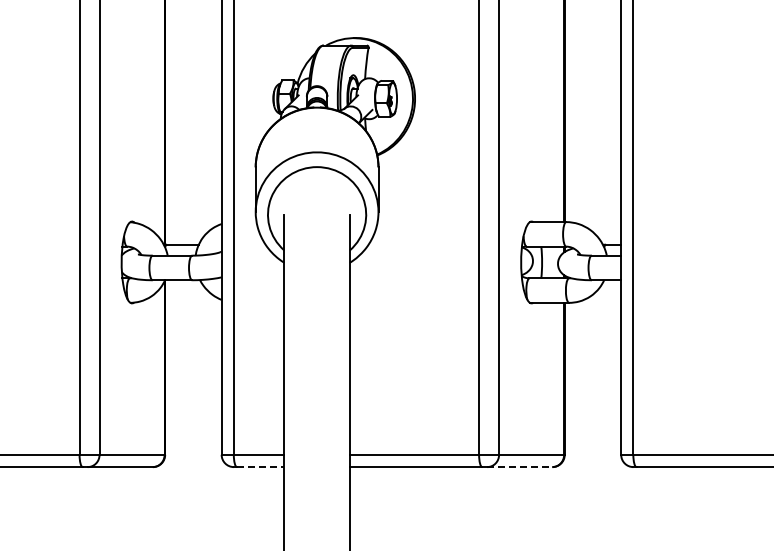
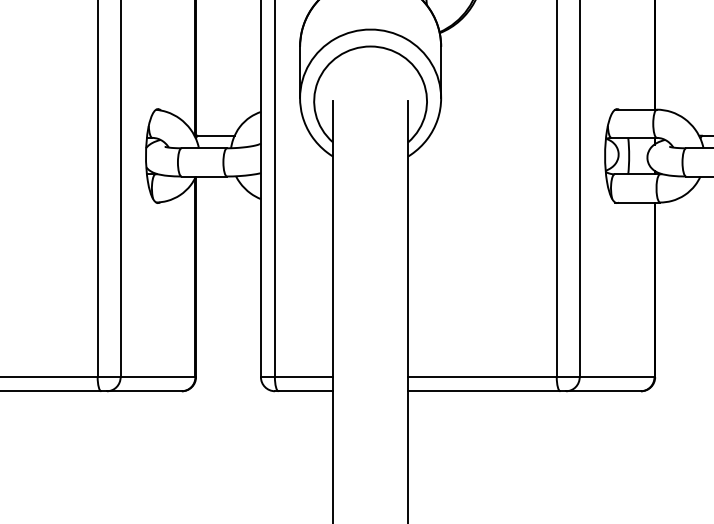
line: (260, 467) -> (305, 391), dashed -> solid
line: (519, 467) -> (603, 391), dashed -> solid

